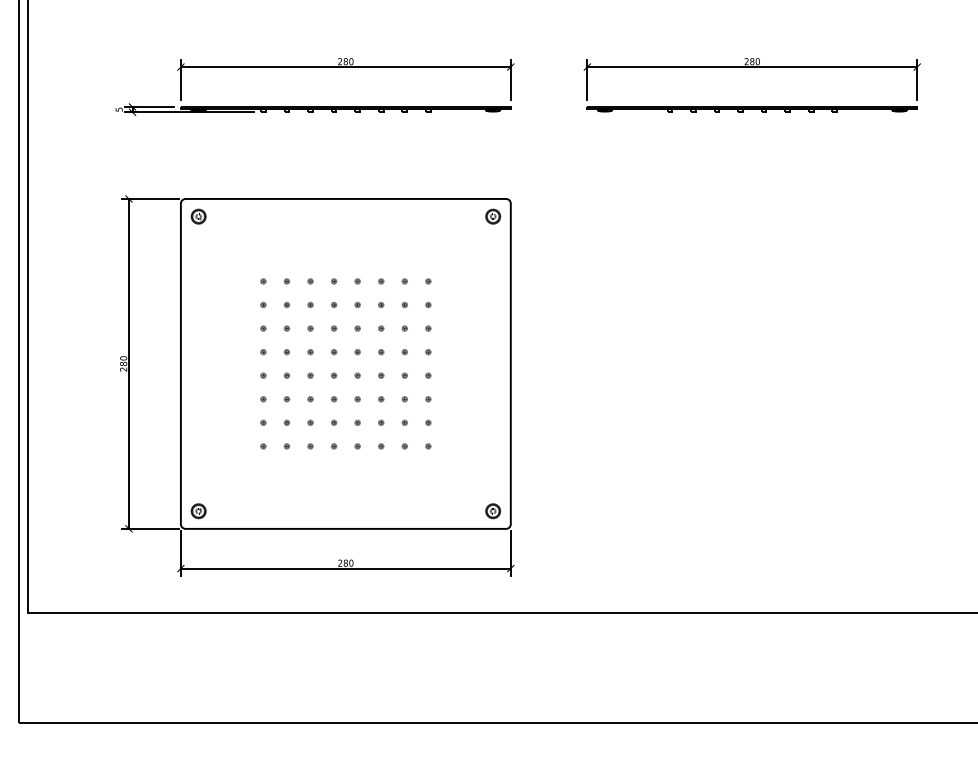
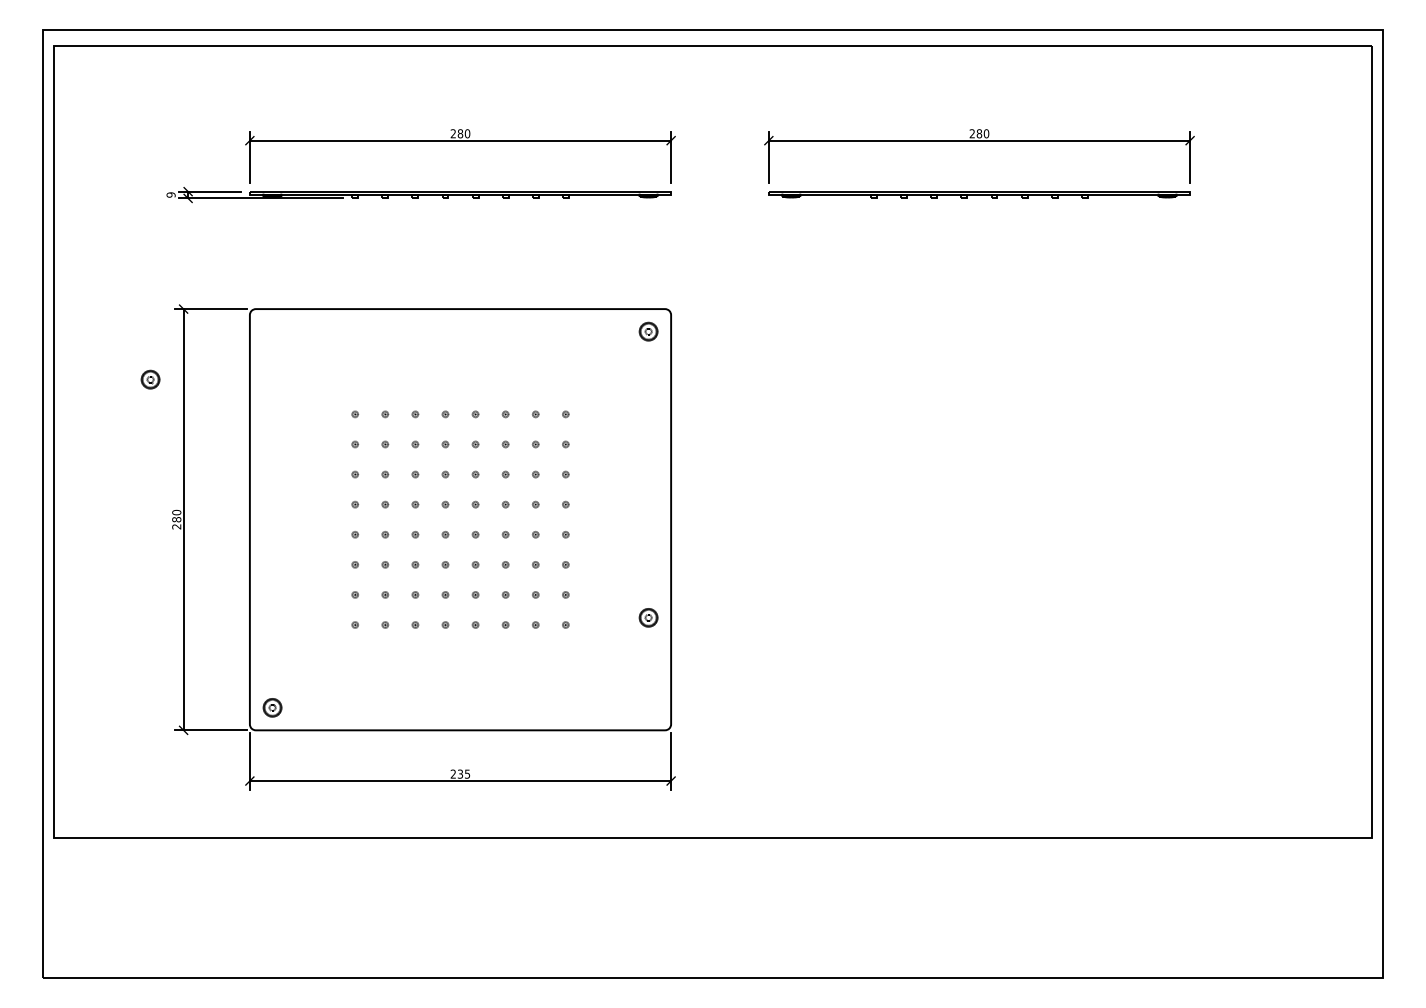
text: (118, 109) -> (170, 194), 5 -> 9
part: (198, 216) -> (150, 379), moved
part: (493, 511) -> (648, 617), moved
text: (348, 562) -> (463, 773), 280 -> 235

